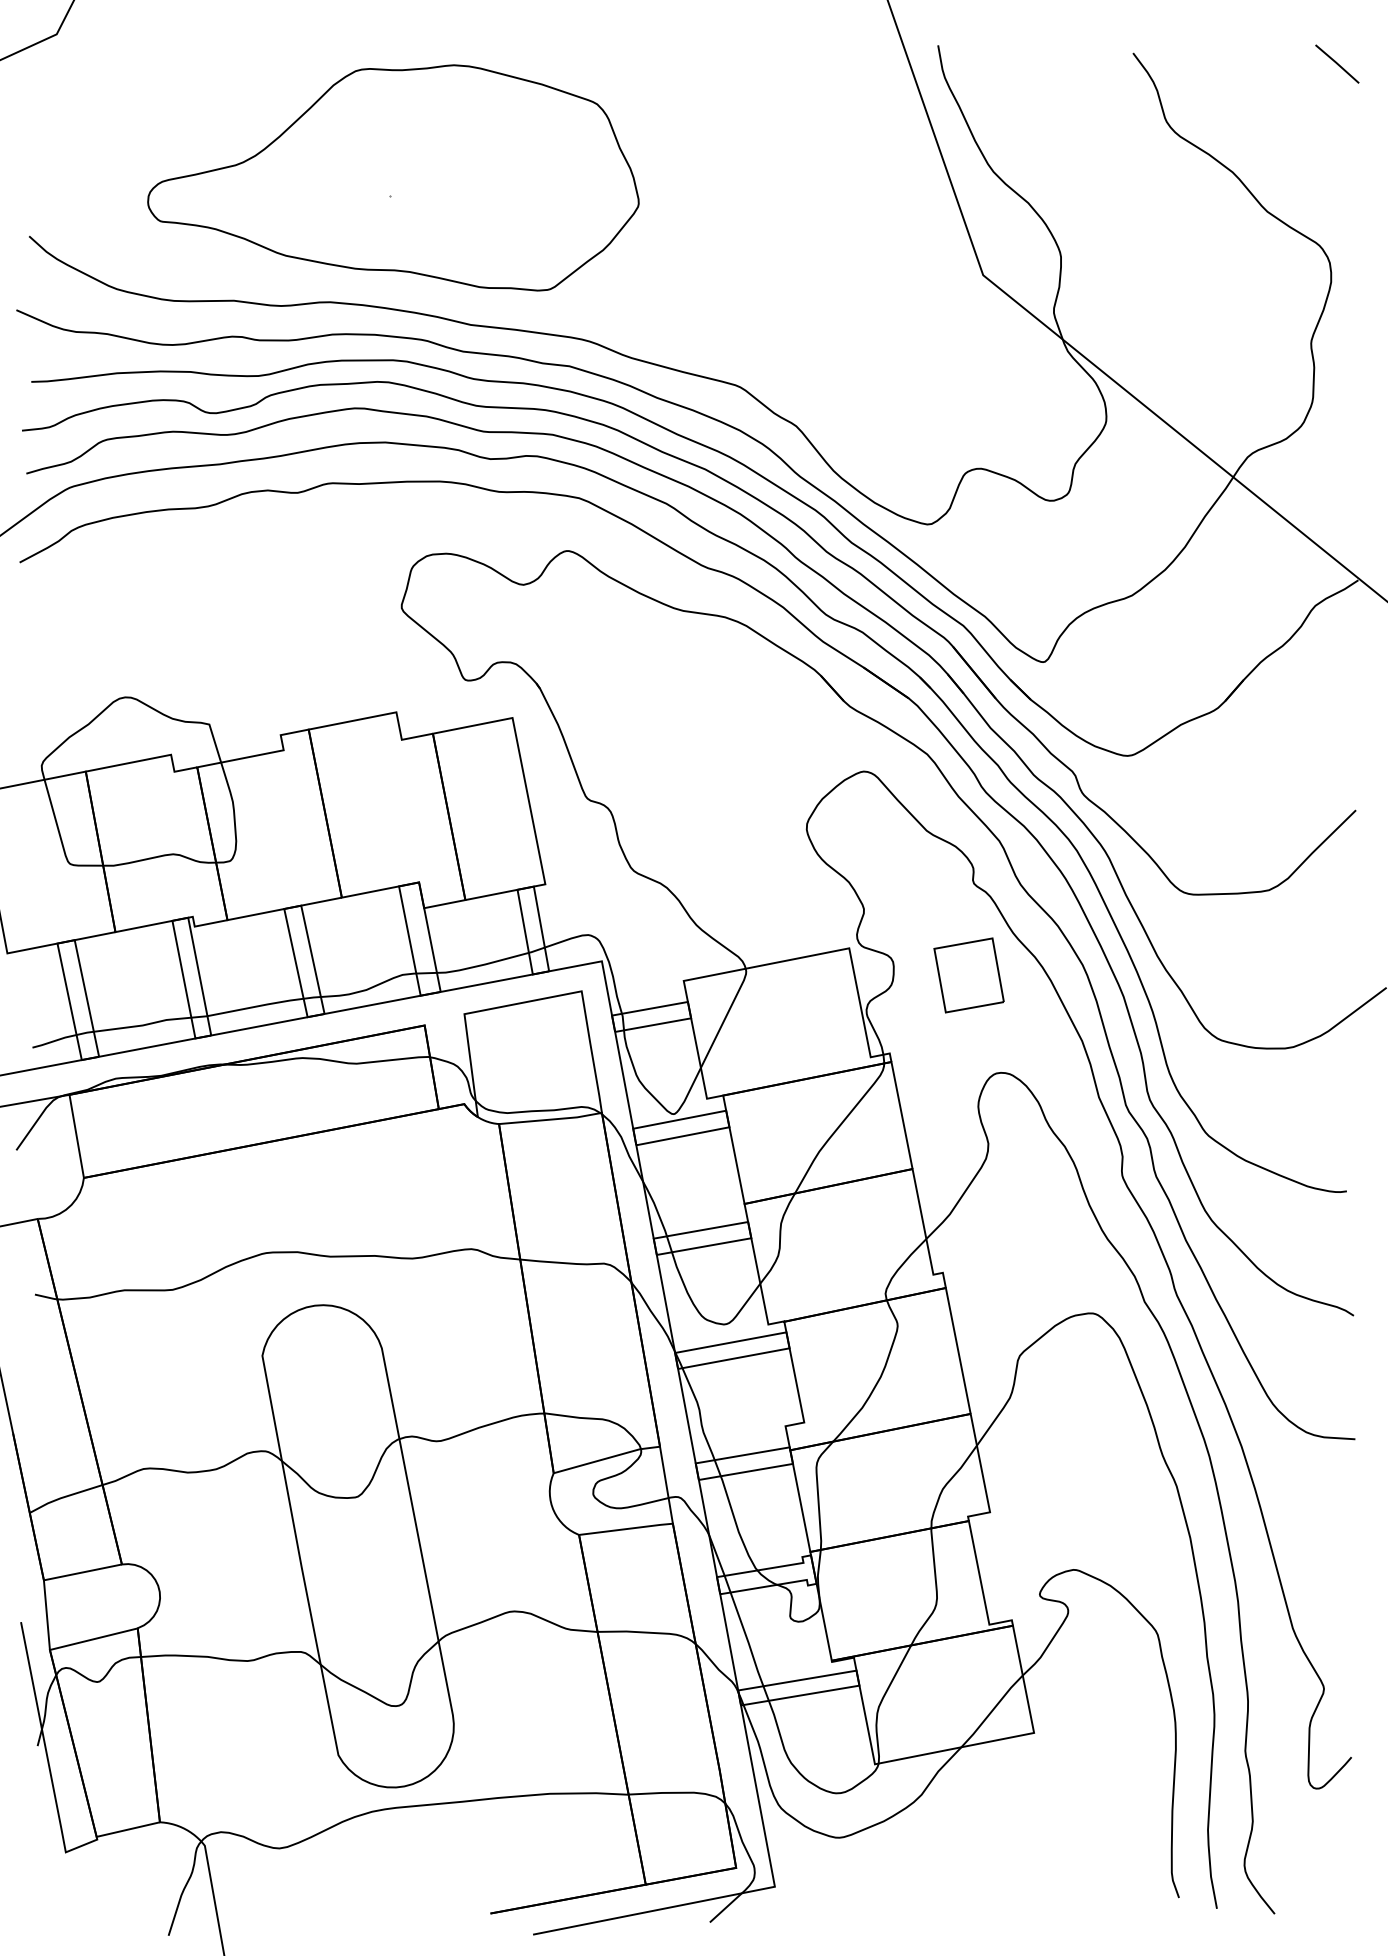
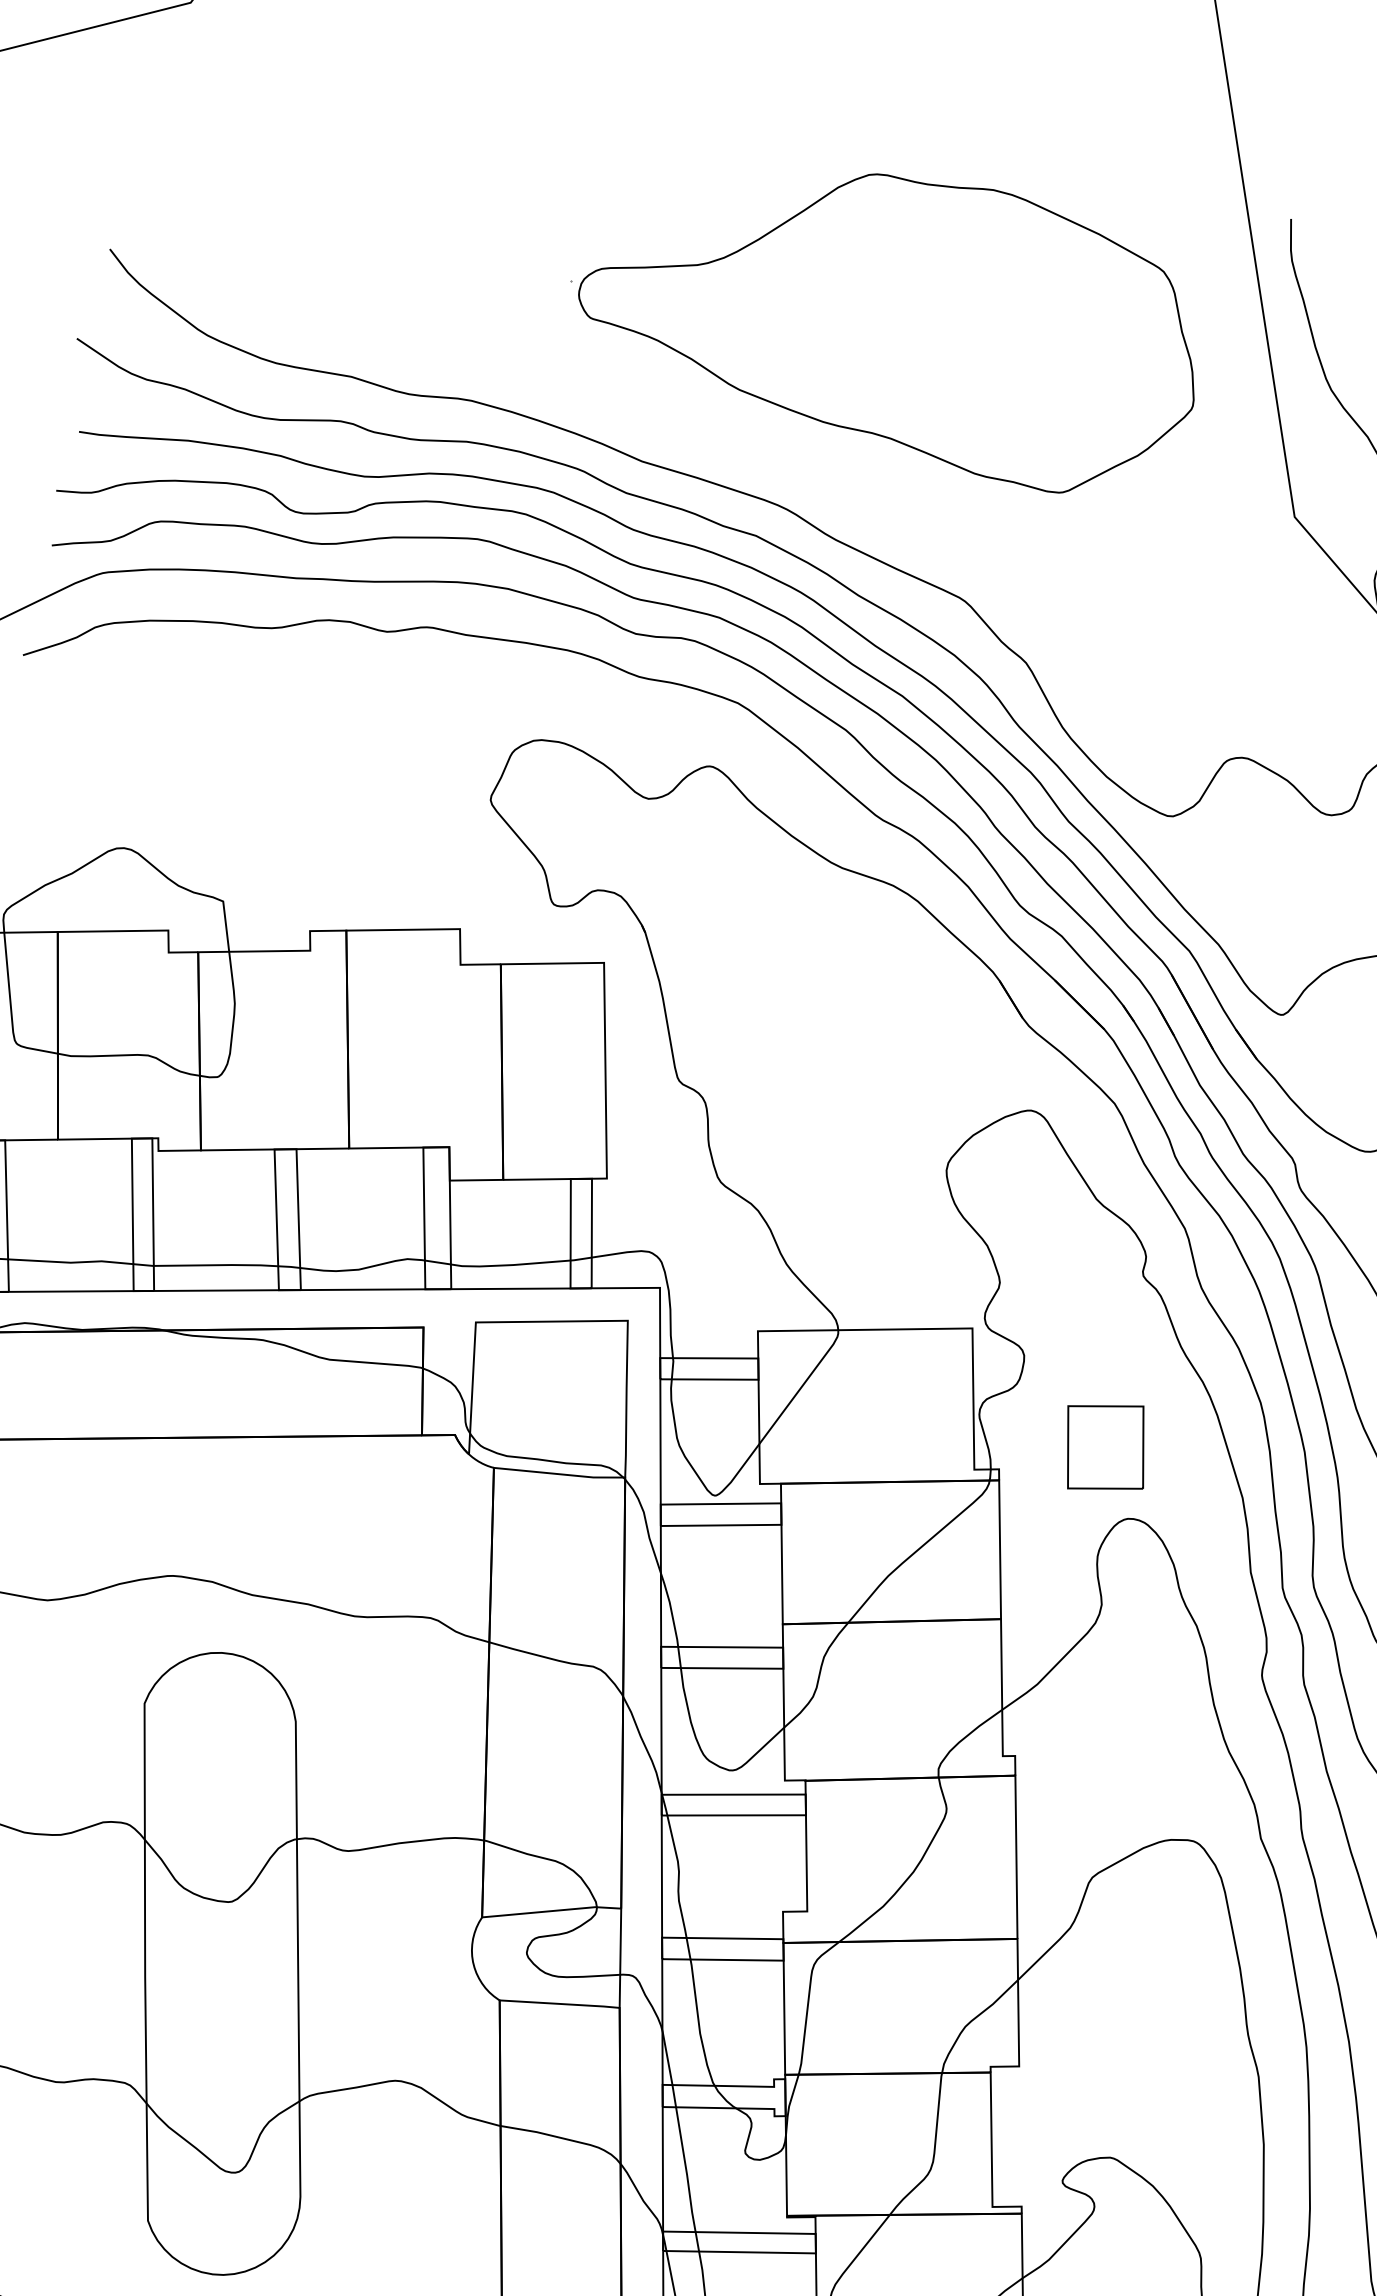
part: (393, 177) -> (892, 316), moved
part: (968, 975) -> (1104, 1447), moved

